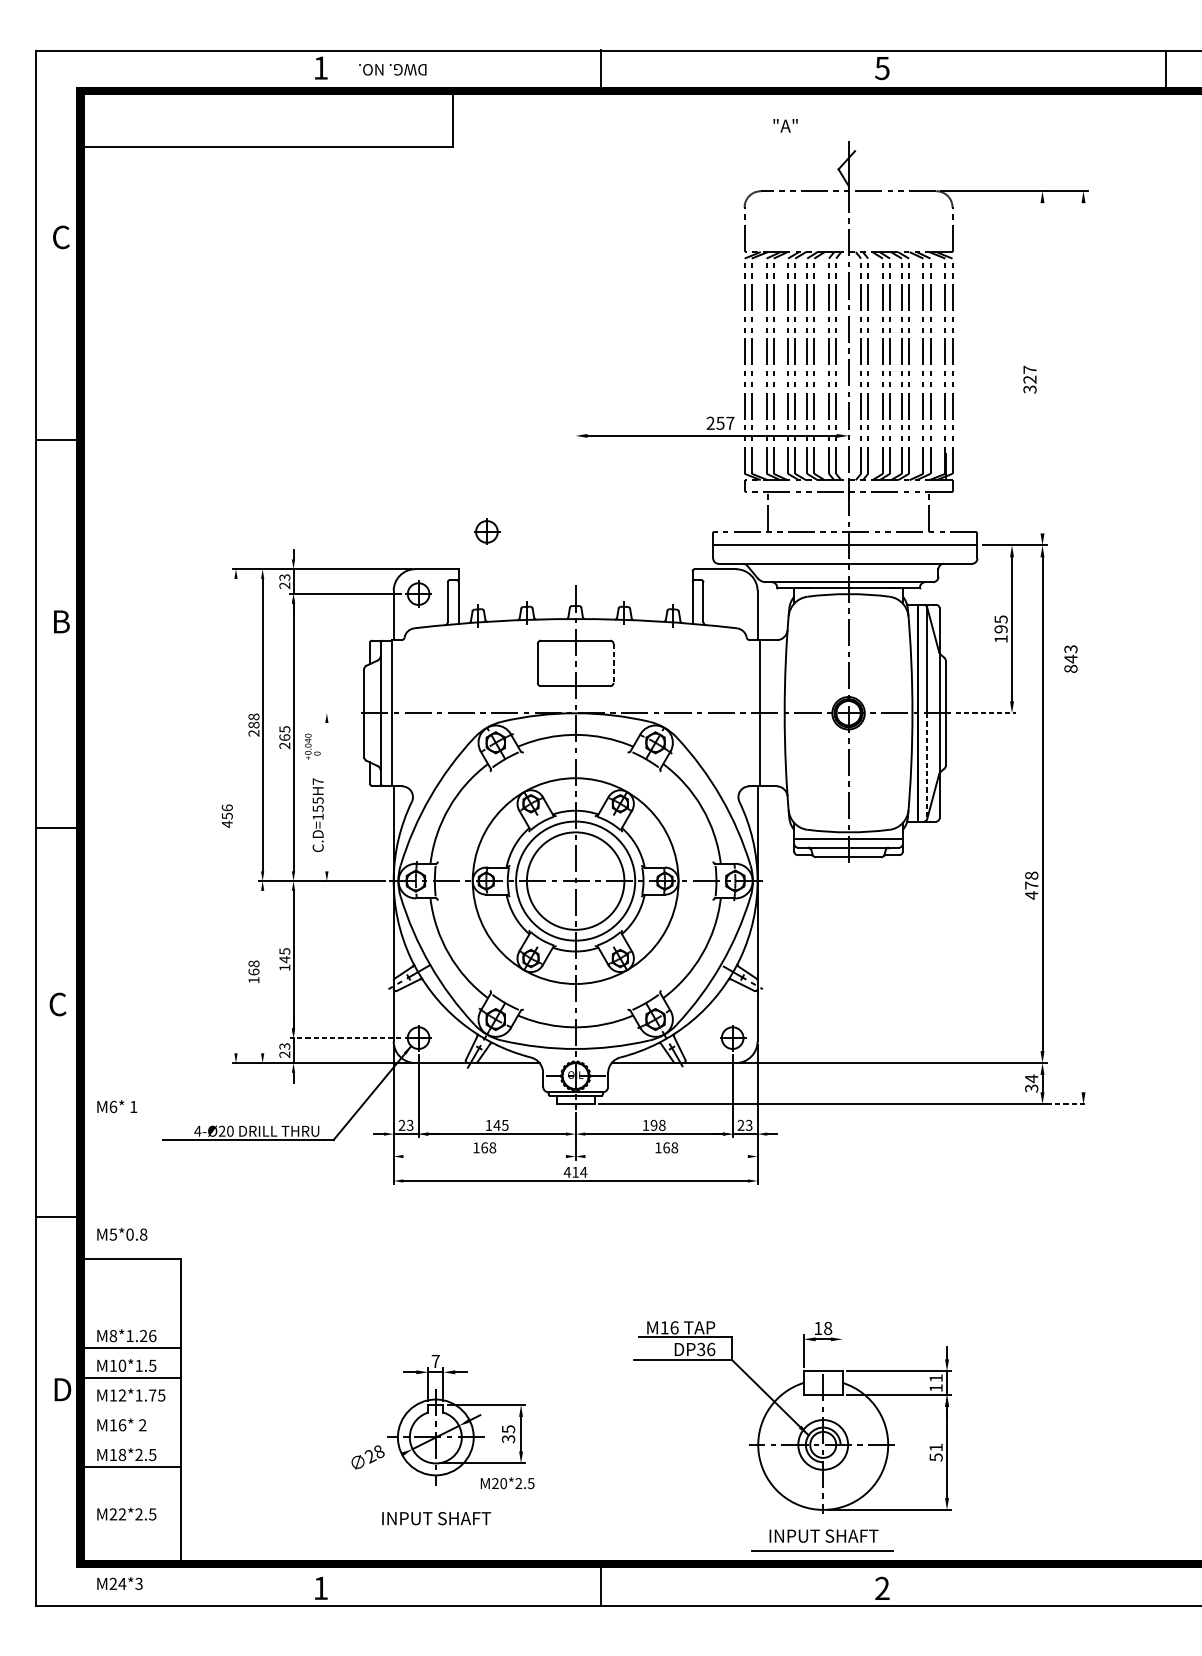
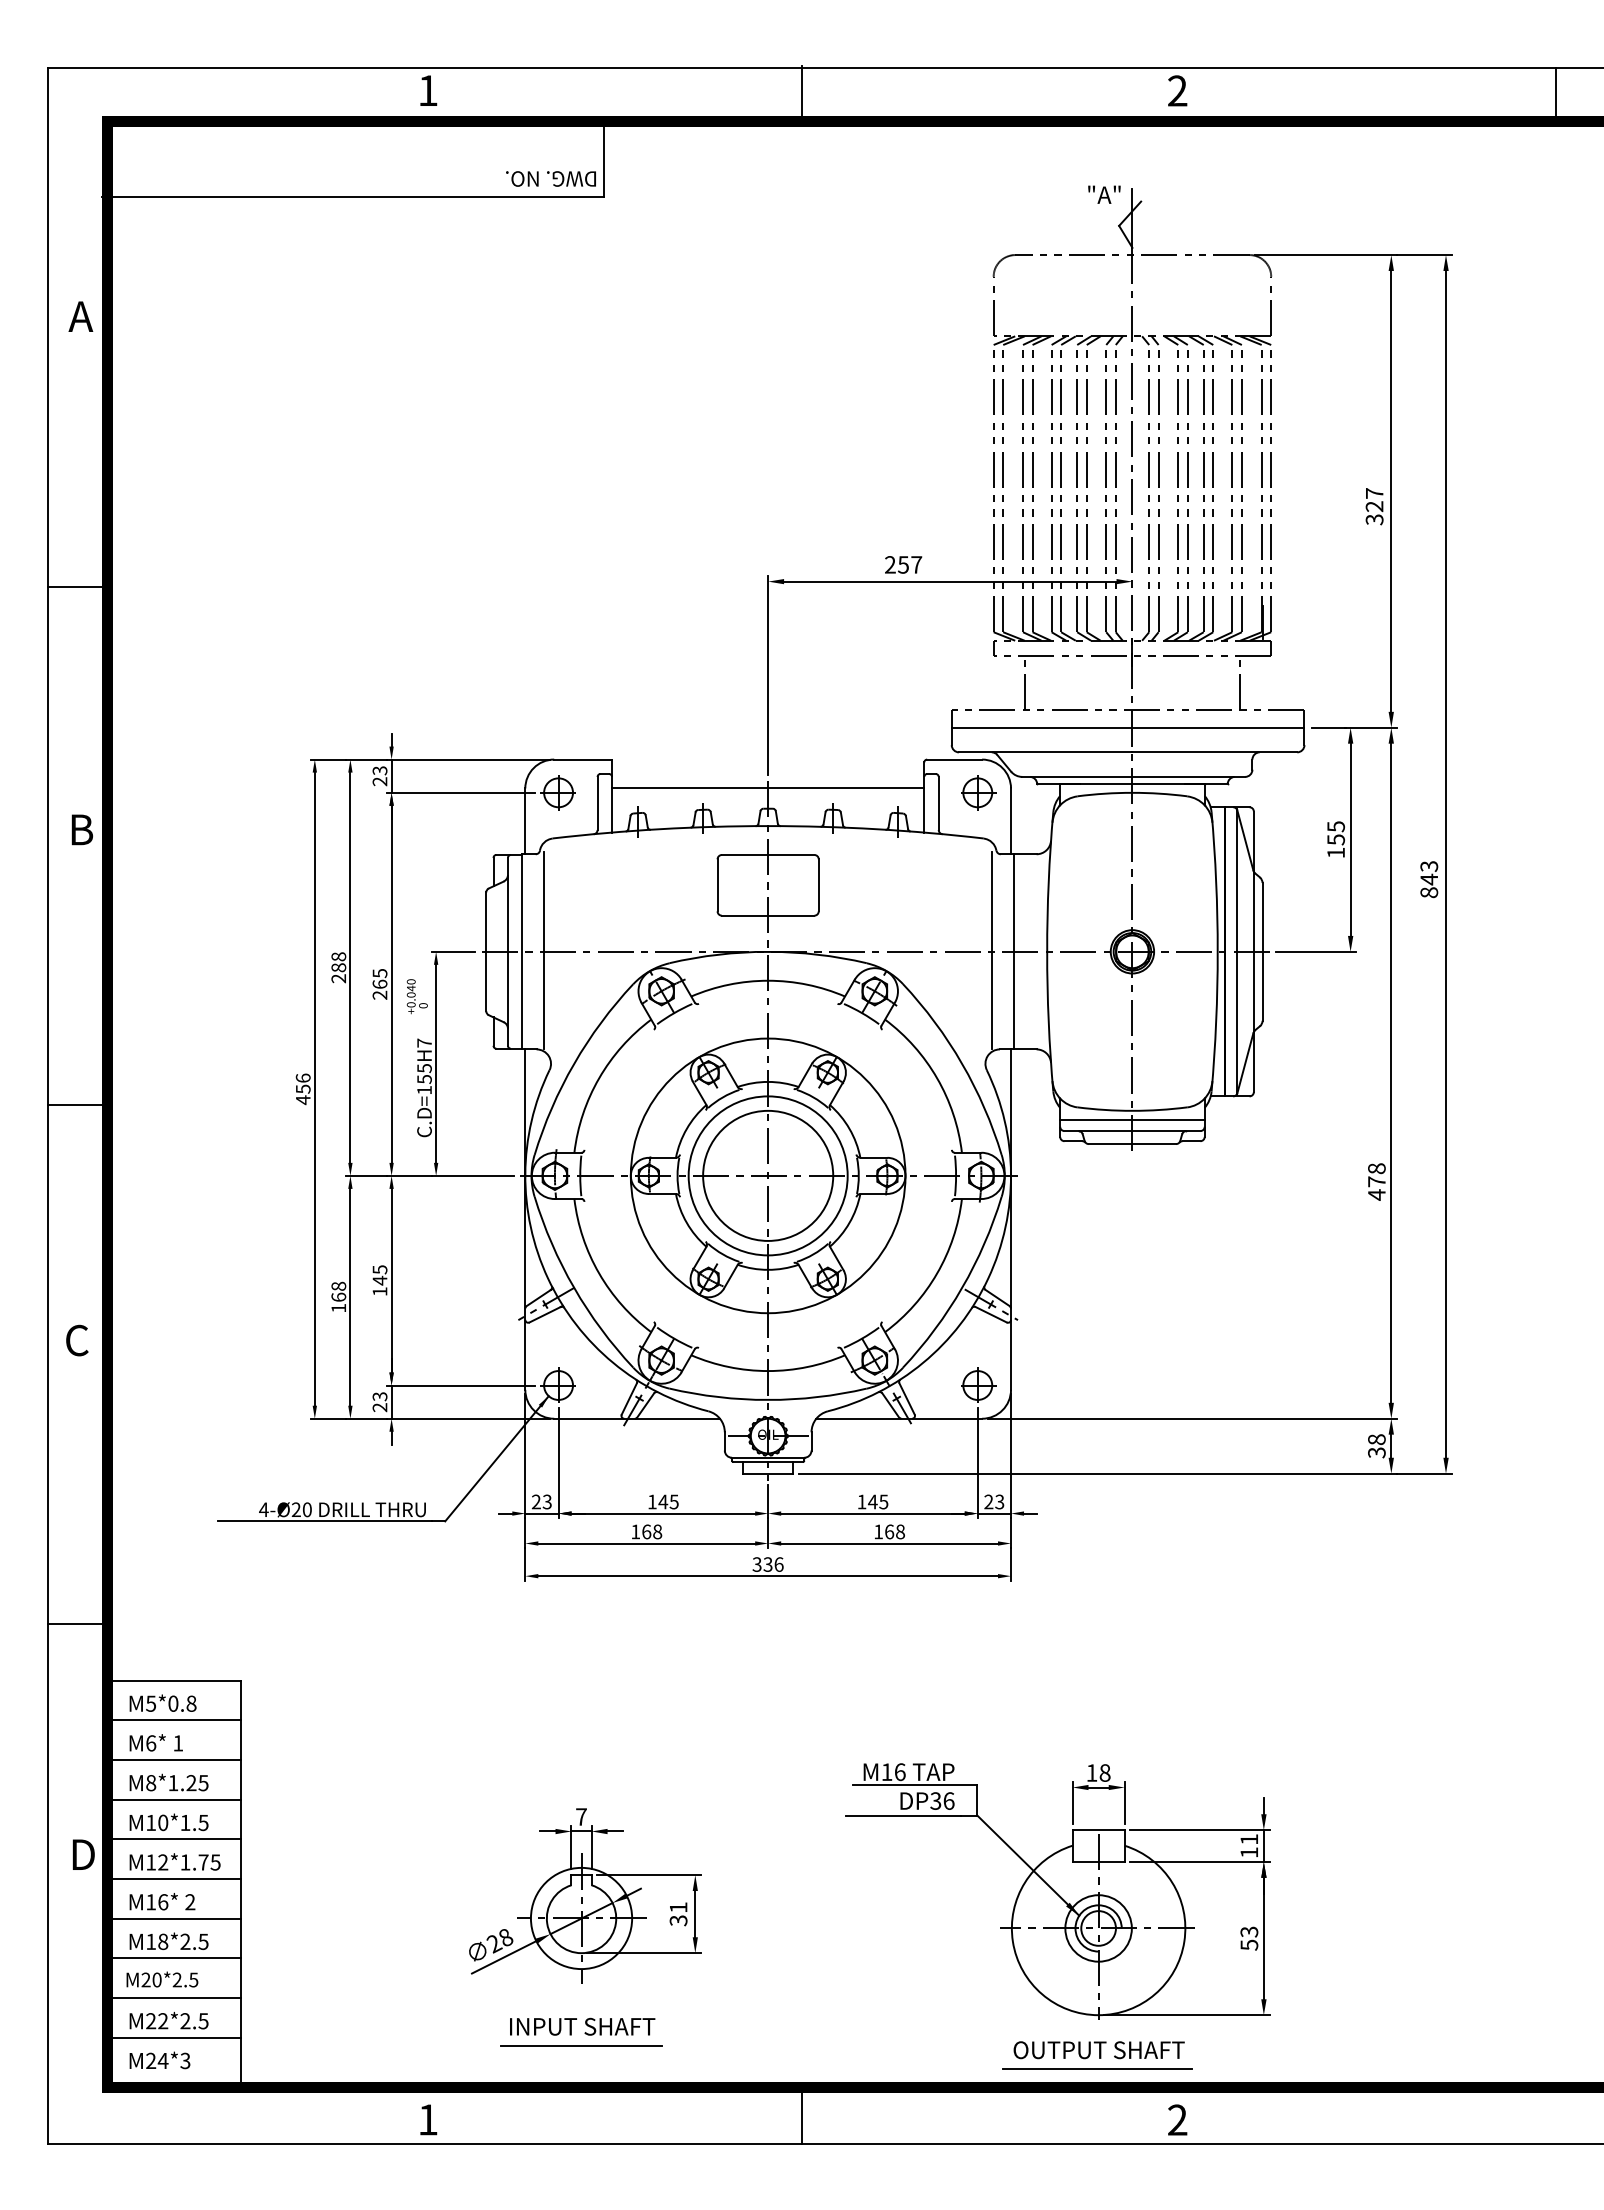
text: (882, 67) -> (1177, 90), 5 -> 2
text: (392, 69) -> (550, 178), moved
text: (785, 125) -> (1104, 194), moved
text: (60, 237) -> (80, 316), C -> A
line: (1042, 367) -> (1391, 490), added
text: (720, 423) -> (903, 564), moved
line: (575, 506) -> (768, 675), added
part: (487, 531) -> (978, 792), moved
line: (575, 590) -> (768, 788), added
text: (1000, 629) -> (1335, 839), 195 -> 155
line: (1083, 647) -> (1445, 863), added
line: (613, 663) -> (818, 885), dashed -> solid
line: (339, 712) -> (452, 951), added
line: (408, 712) -> (544, 950), added
line: (743, 712) -> (992, 950), added
line: (986, 712) -> (1316, 951), dashed -> solid
line: (926, 766) -> (1236, 1023), dashed -> solid
line: (327, 796) -> (436, 1063), added
line: (235, 815) -> (314, 1088), added
line: (262, 971) -> (350, 1296), added
line: (345, 1038) -> (460, 1385), dashed -> solid
text: (1031, 1078) -> (1376, 1439), 34 -> 38
line: (1067, 1104) -> (1424, 1473), dashed -> solid
text: (116, 1106) -> (155, 1742), moved
text: (658, 1125) -> (878, 1501), 198 -> 145
line: (484, 1156) -> (646, 1543), added
line: (666, 1156) -> (889, 1543), added
text: (575, 1172) -> (767, 1564), 414 -> 336
text: (121, 1233) -> (162, 1702), moved
line: (130, 1289) -> (173, 1720), added
line: (130, 1318) -> (173, 1759), added
text: (152, 1336) -> (203, 1783), M8*1.26 -> M8*1.25
line: (842, 1350) -> (1124, 1802), added
line: (130, 1407) -> (173, 1878), added
text: (508, 1429) -> (678, 1907), 35 -> 31
line: (130, 1437) -> (173, 1918), added
text: (936, 1447) -> (1249, 1931), 51 -> 53
line: (377, 1466) -> (503, 1957), added
text: (507, 1483) -> (162, 1979), moved
line: (130, 1496) -> (173, 1997), added
line: (130, 1526) -> (173, 2037), added
line: (435, 1532) -> (581, 2045), added
text: (823, 1536) -> (1098, 2050), INPUT SHAFT -> OUTPUT SHAFT
text: (119, 1583) -> (159, 2060), moved

